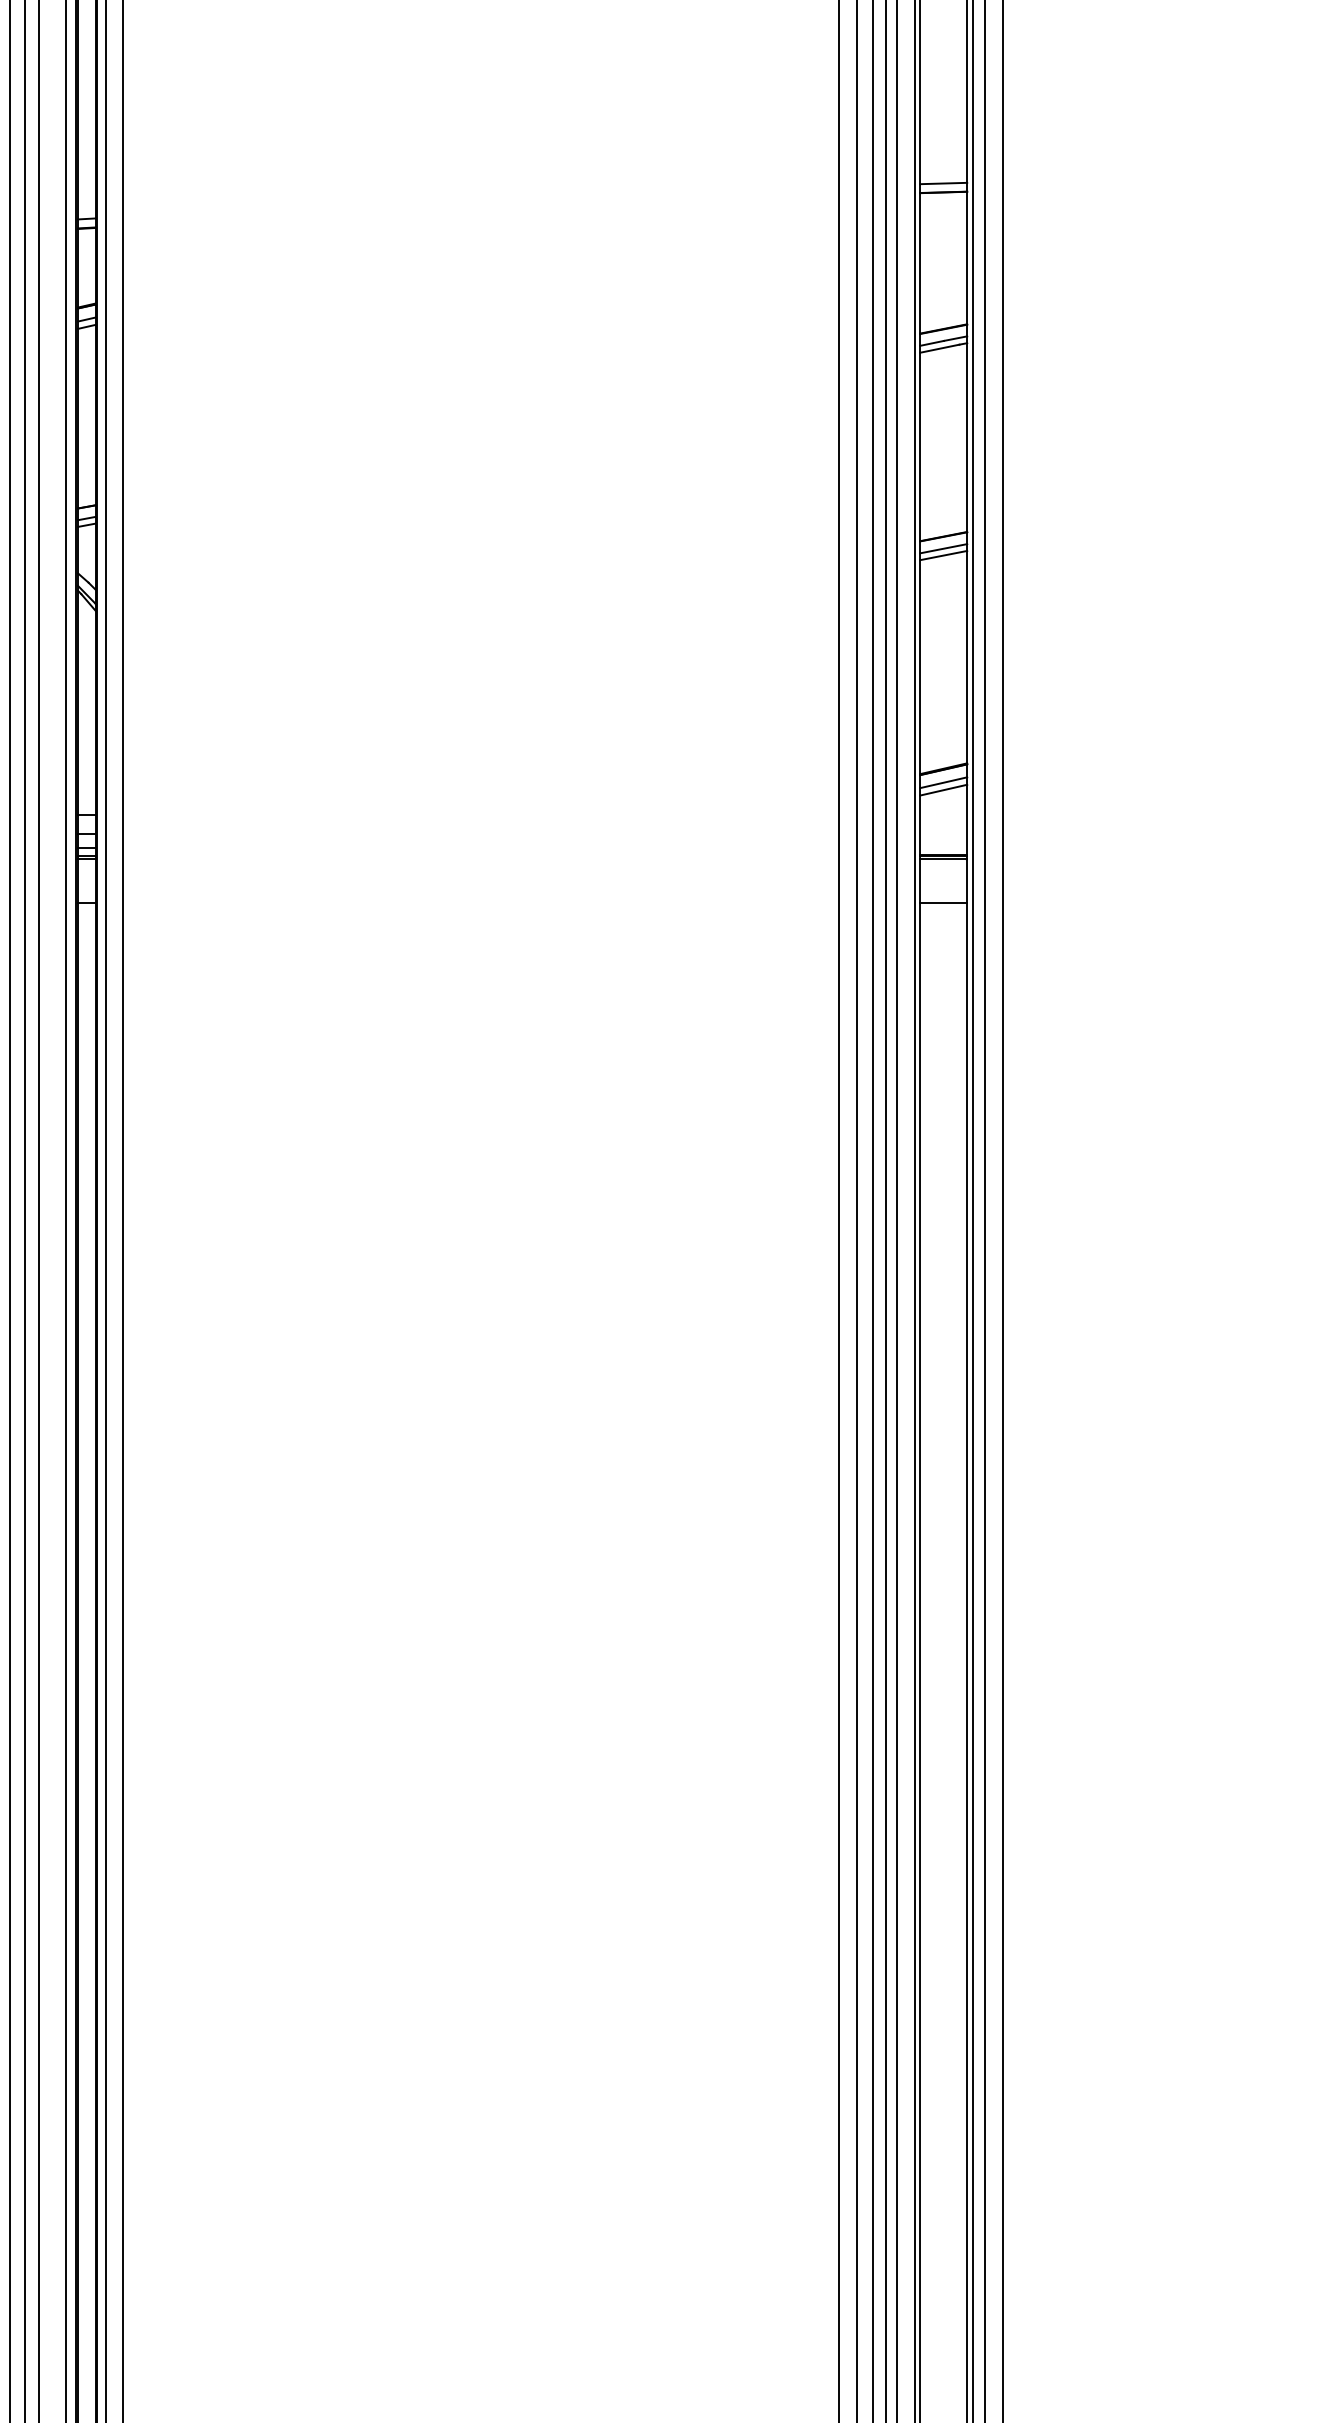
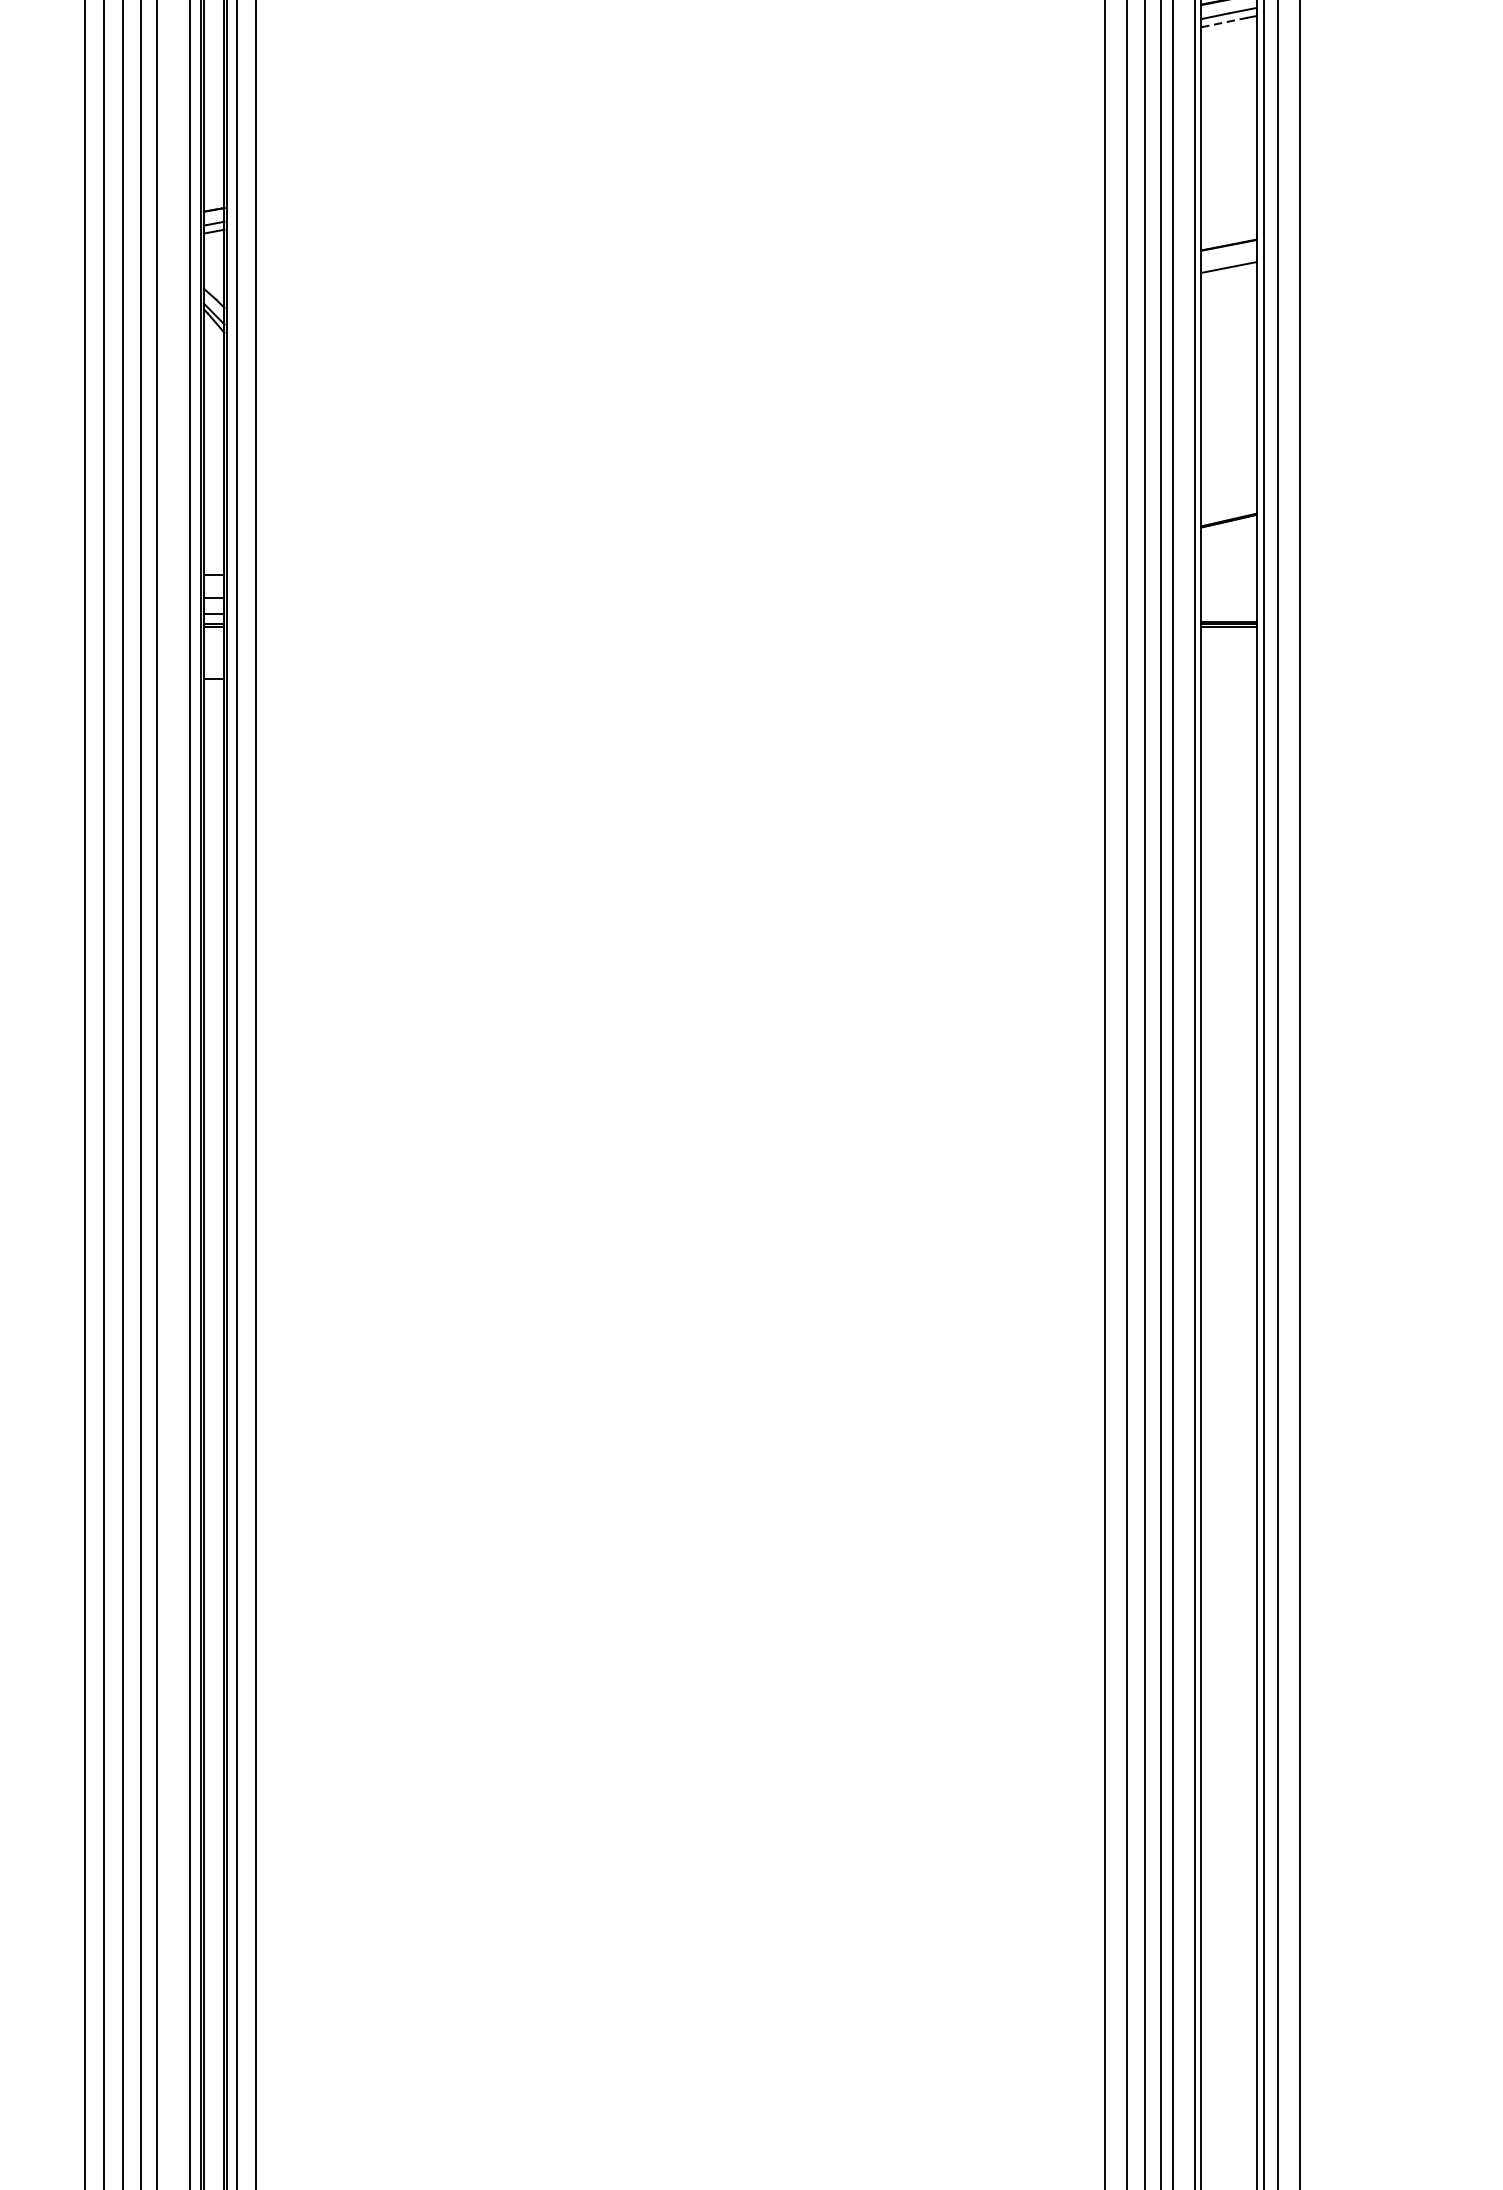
line: (939, 348) -> (1223, 22), solid -> dashed
line: (943, 548) -> (1228, 259), removed
line: (943, 782) -> (1228, 536), removed
line: (943, 789) -> (1228, 544), removed
line: (943, 902) -> (1228, 678), removed

